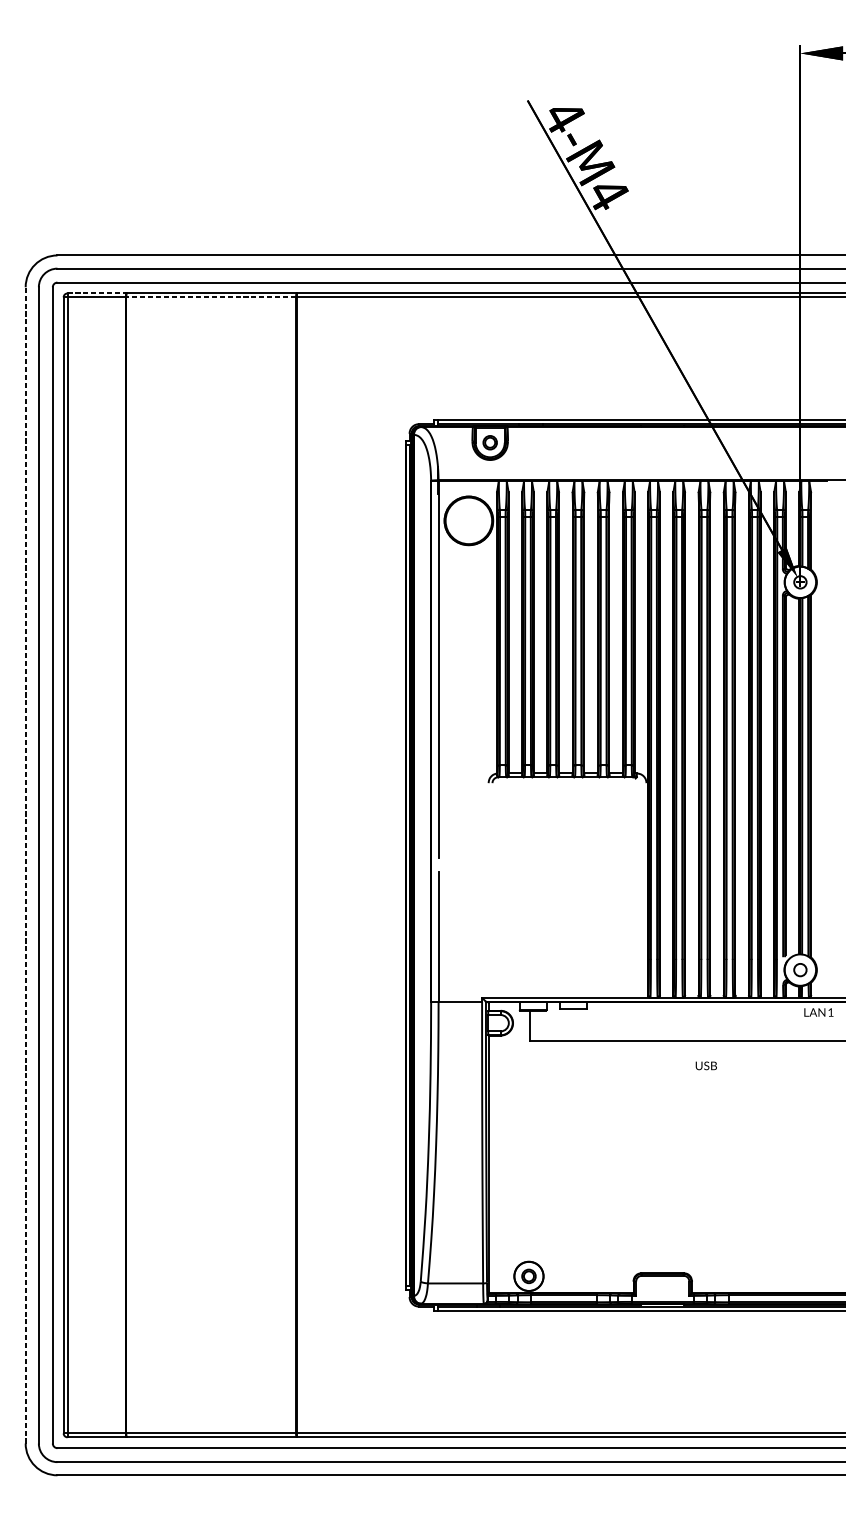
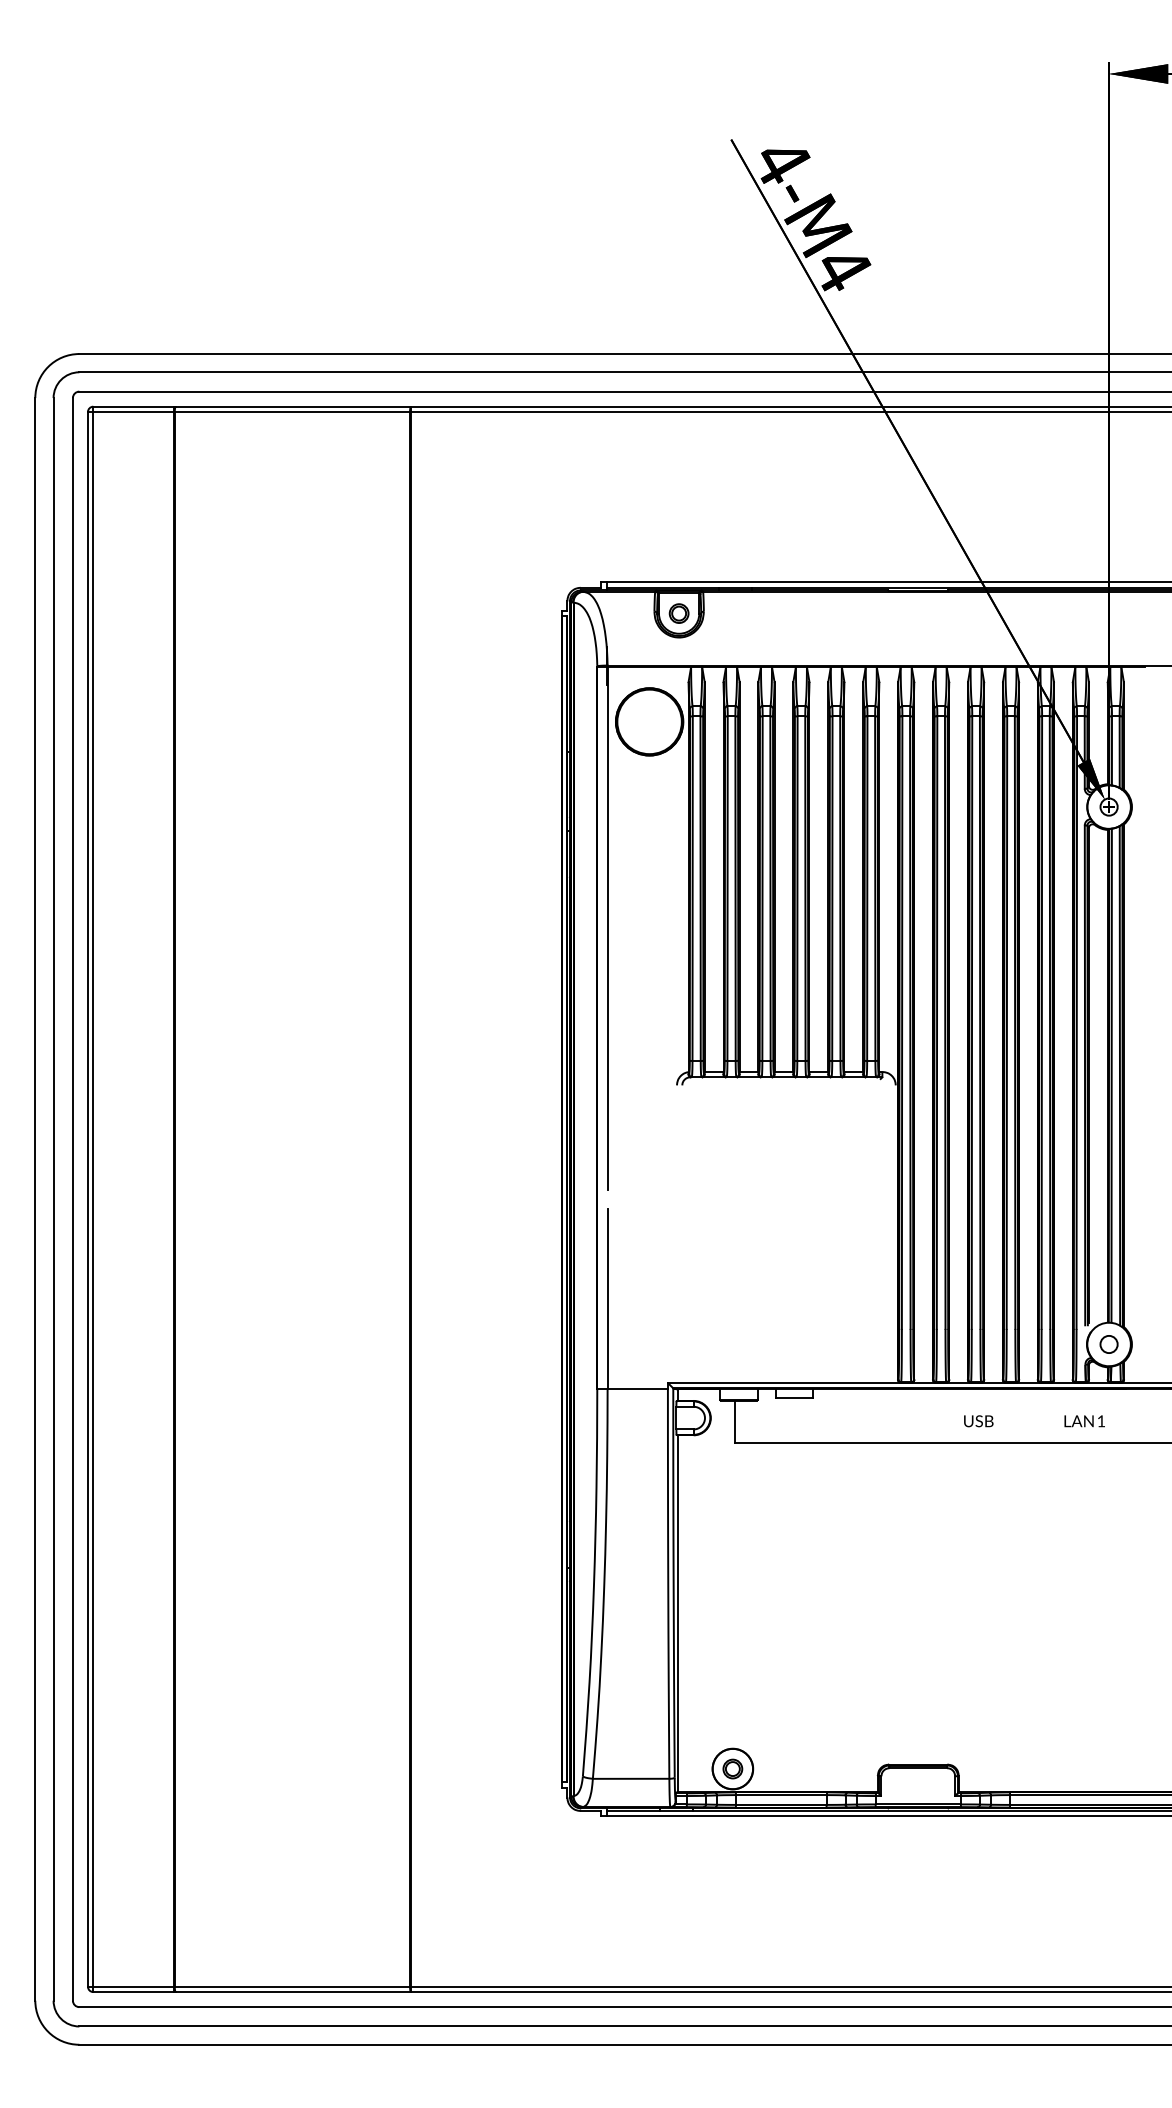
line: (97, 293) -> (134, 406), dashed -> solid
line: (211, 297) -> (292, 412), dashed -> solid
line: (25, 864) -> (35, 1198), dashed -> solid
text: (818, 1012) -> (1084, 1421), moved
text: (706, 1066) -> (978, 1421), moved

